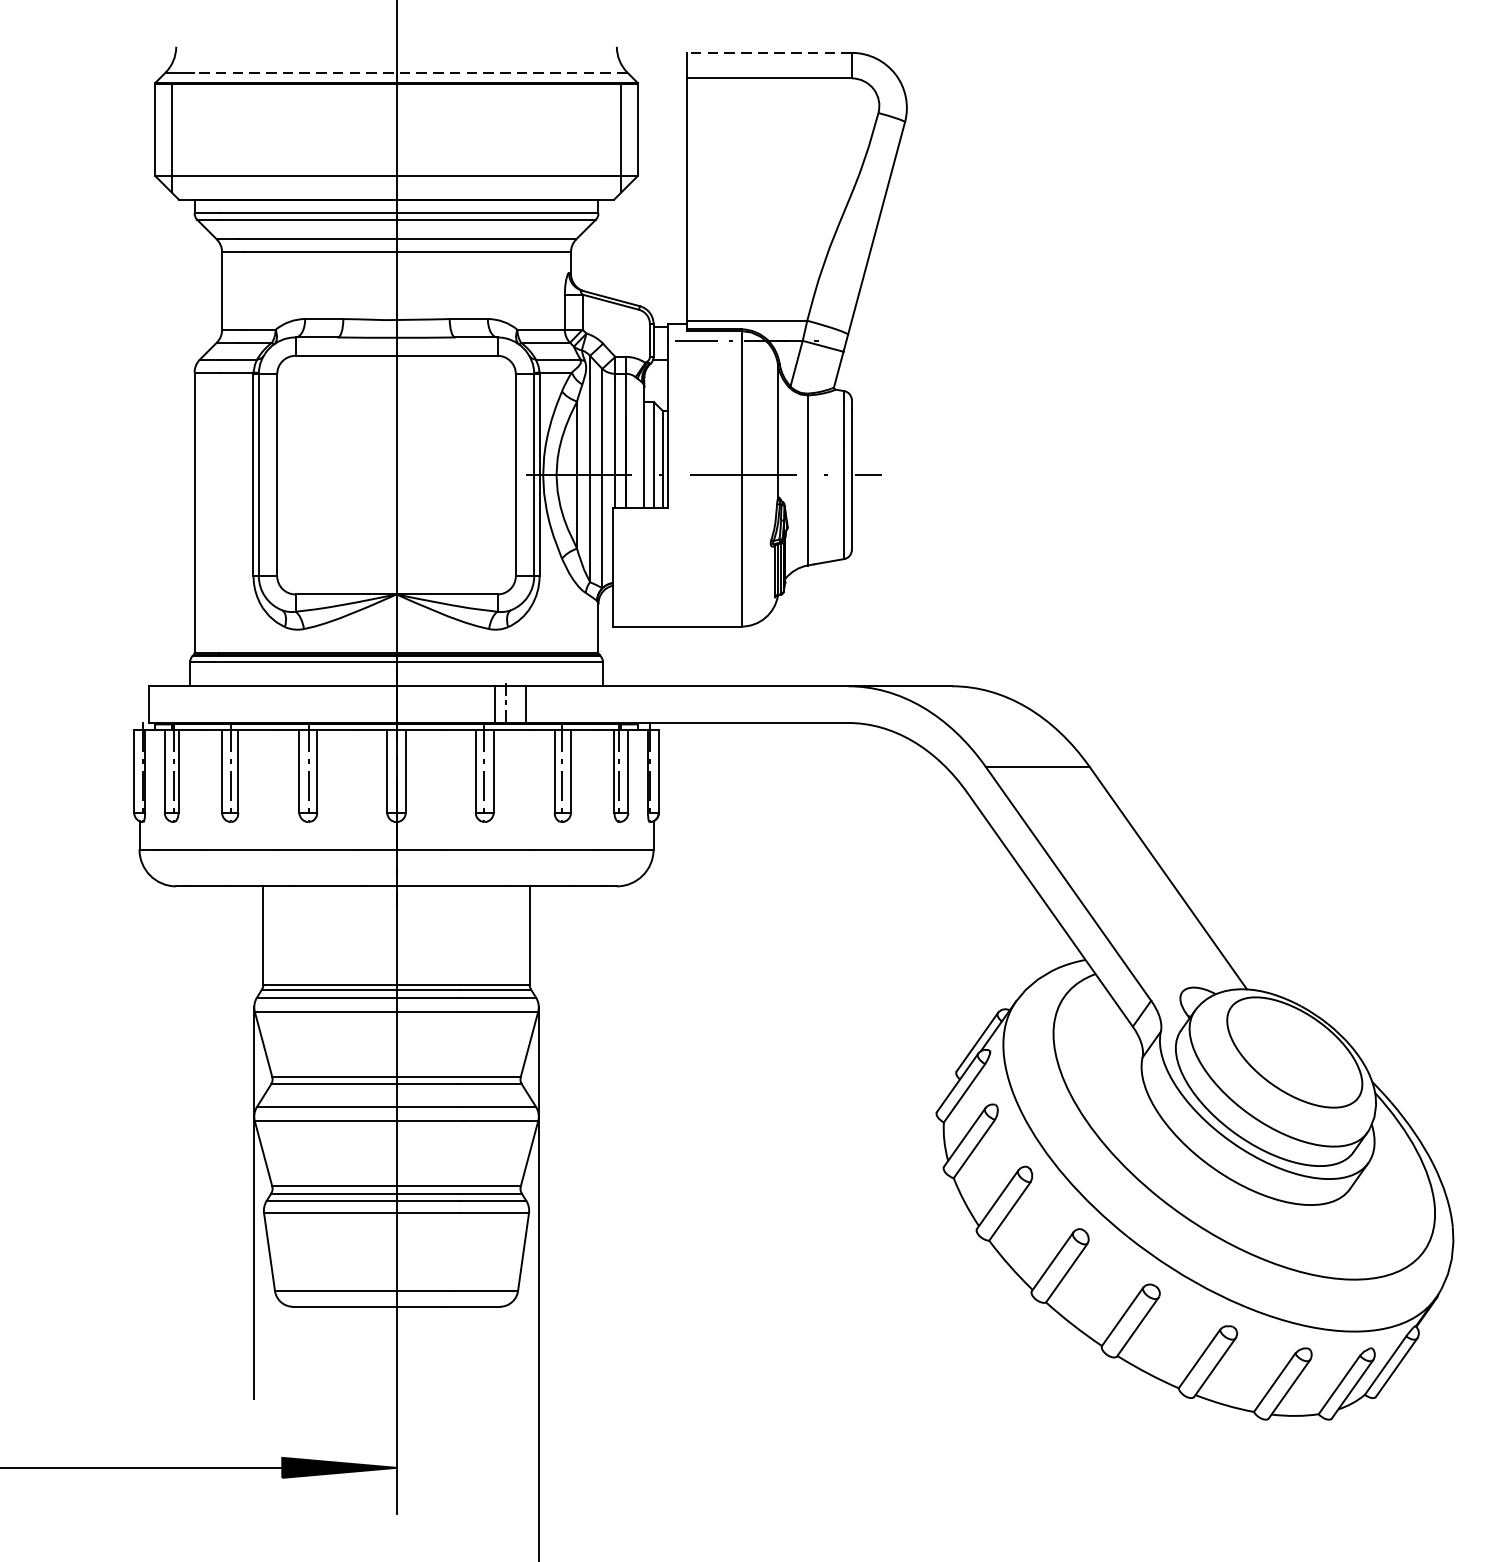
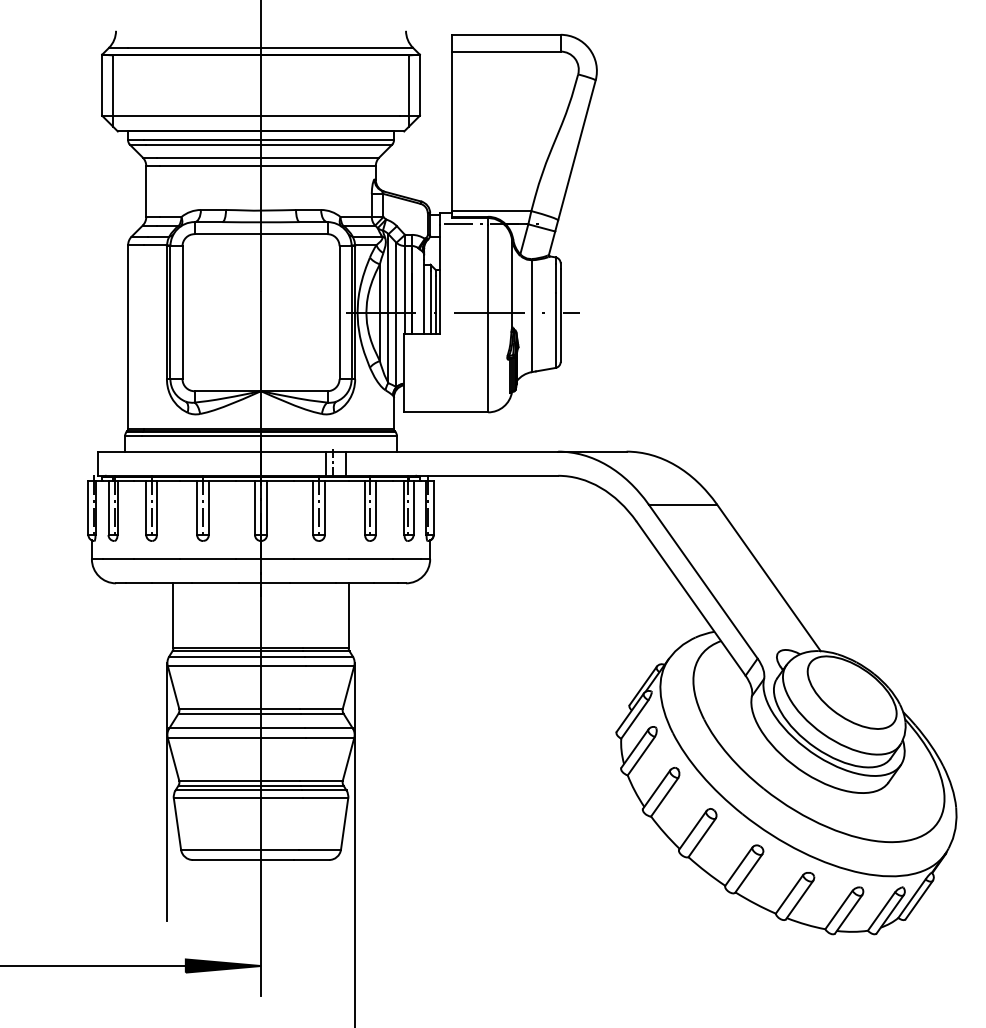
line: (767, 52) -> (505, 34), dashed -> solid
line: (410, 72) -> (270, 47), dashed -> solid

